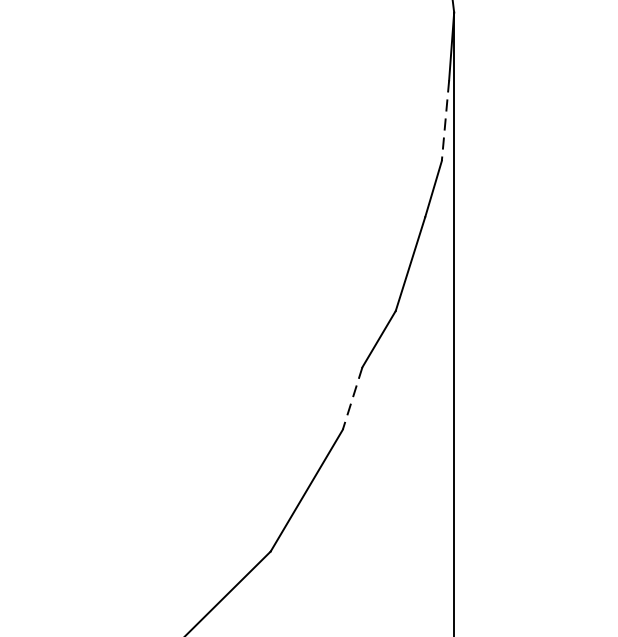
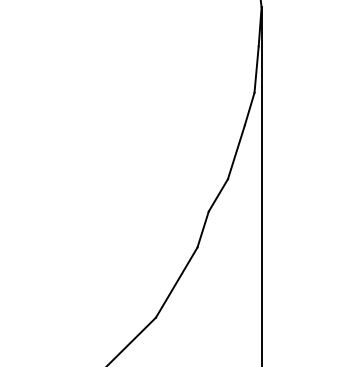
line: (445, 122) -> (256, 70), dashed -> solid
line: (353, 398) -> (203, 229), dashed -> solid

